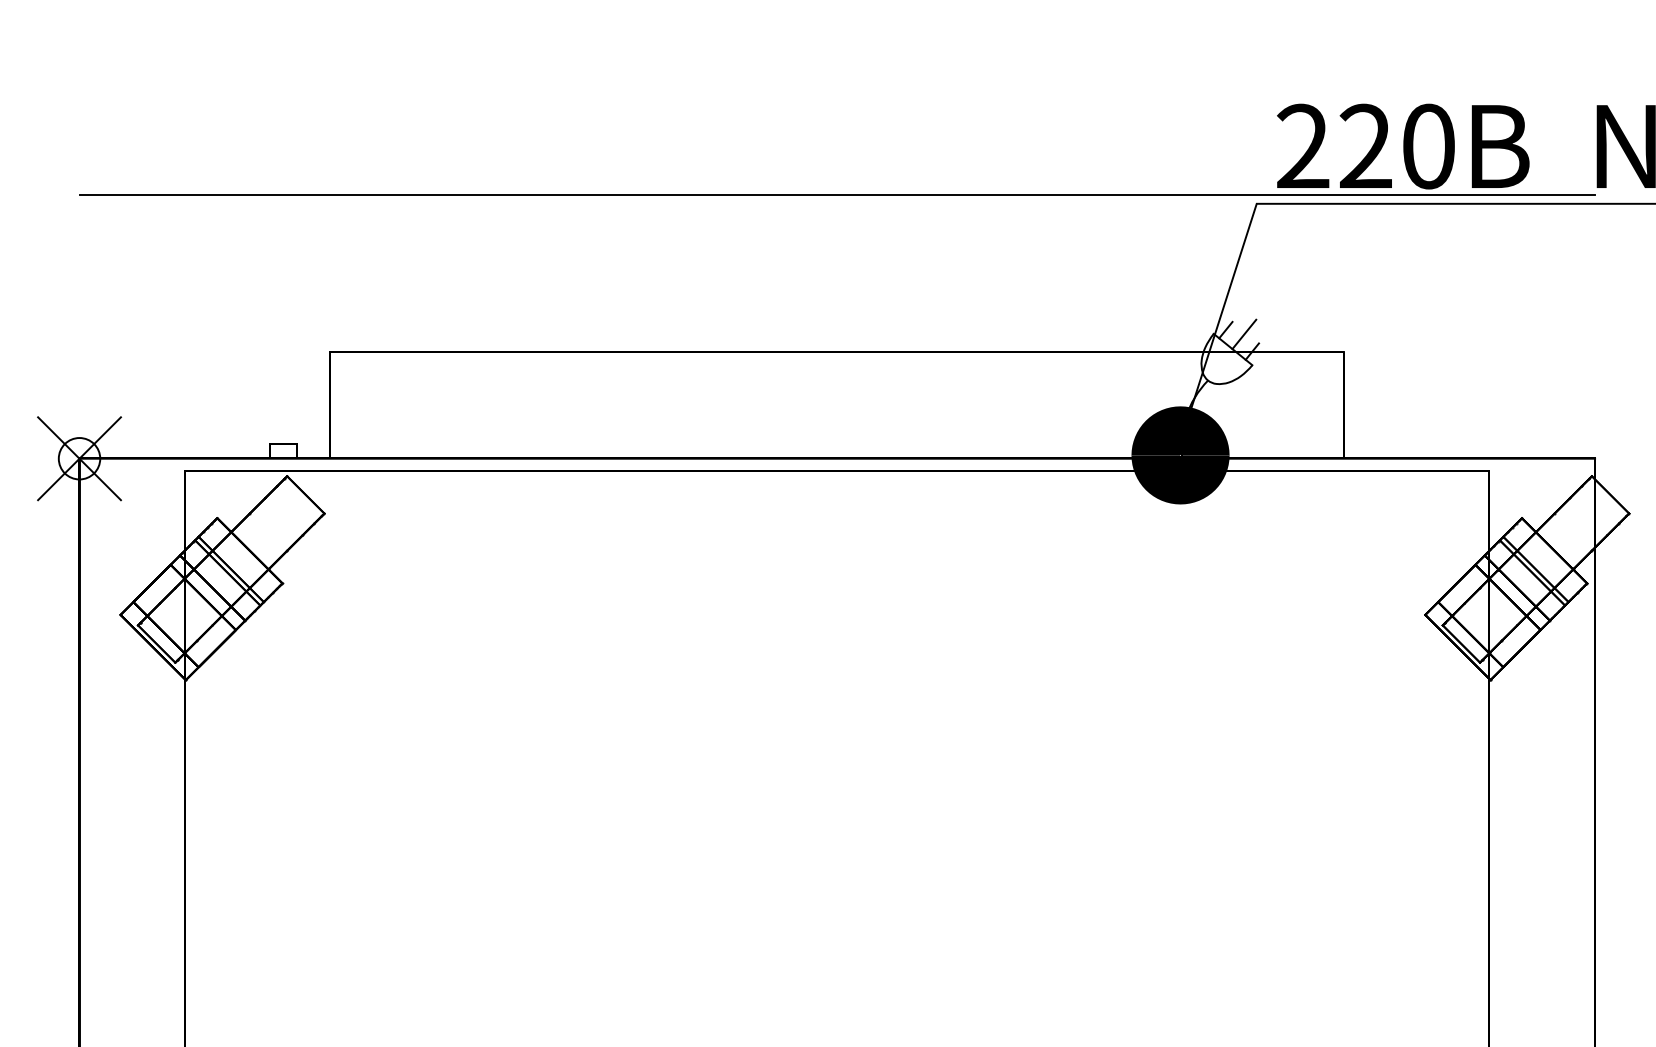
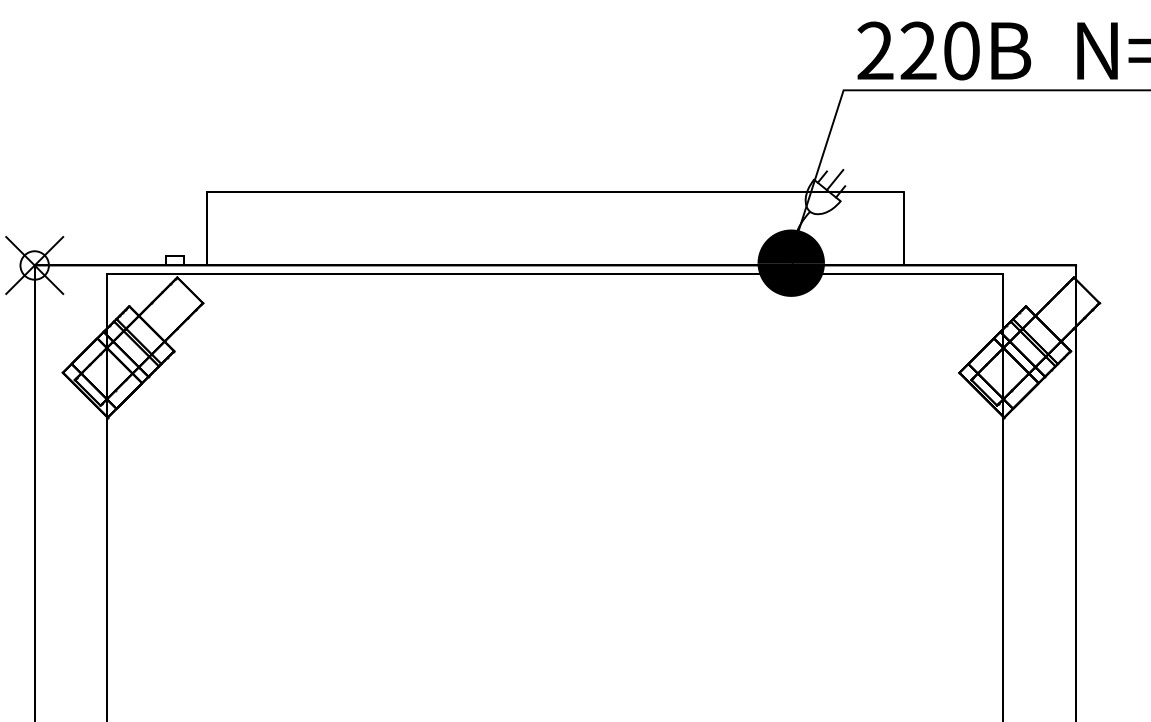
line: (837, 195) -> (555, 84), removed

